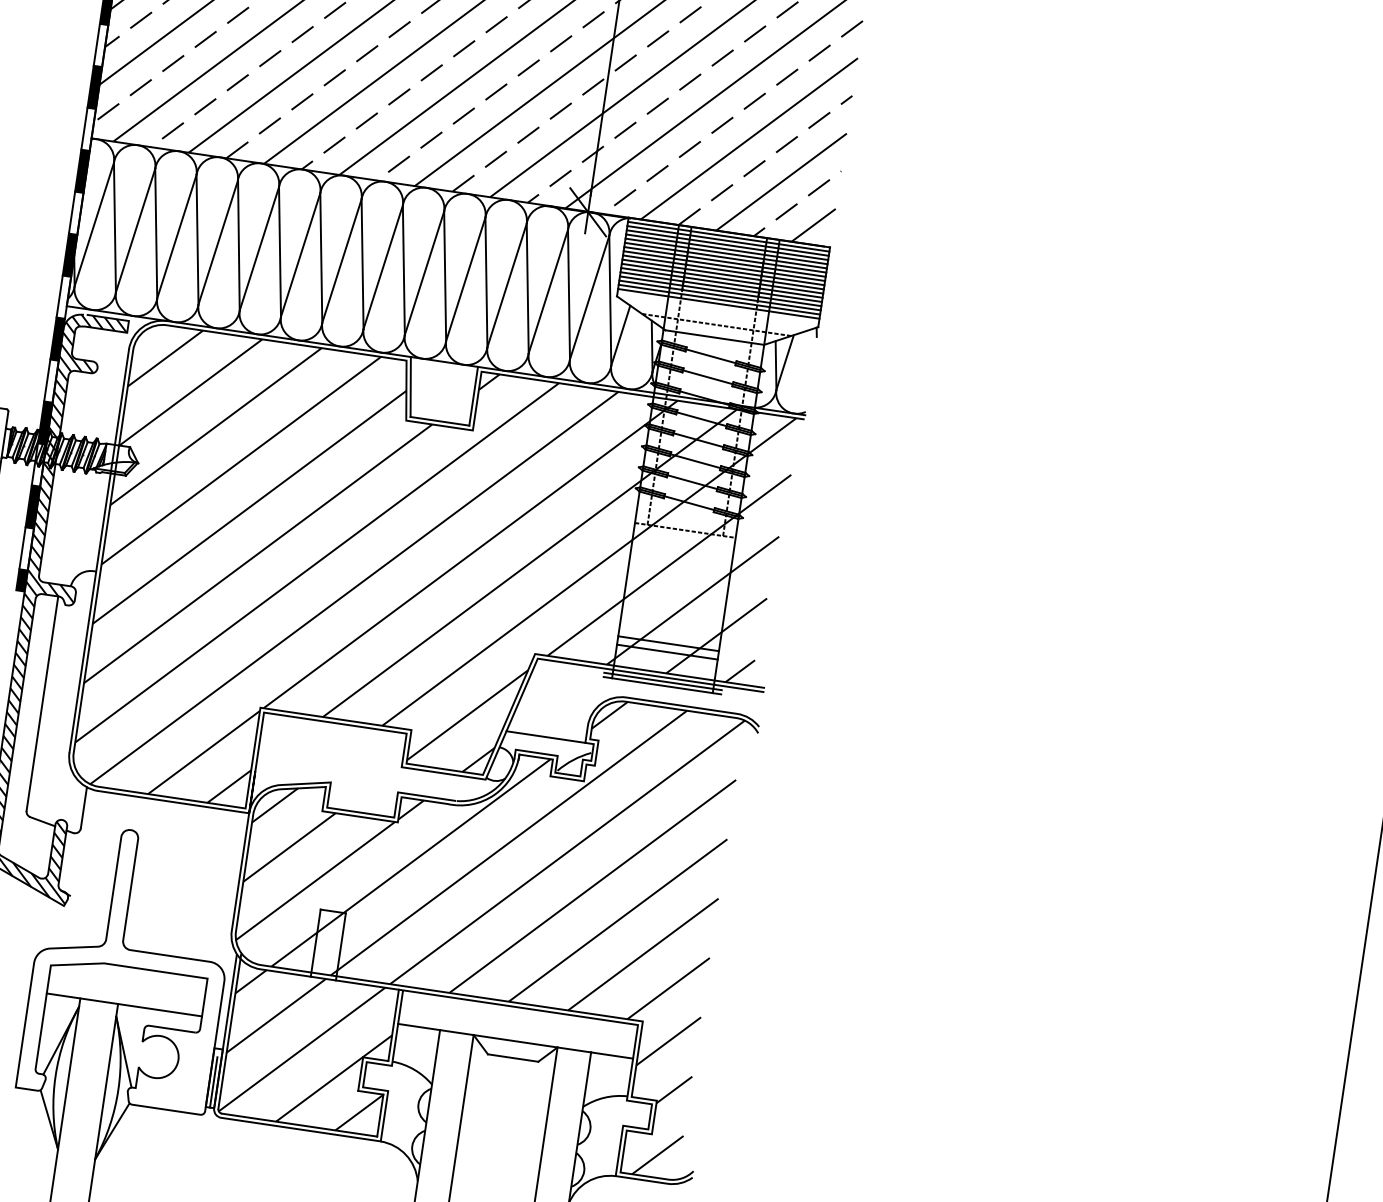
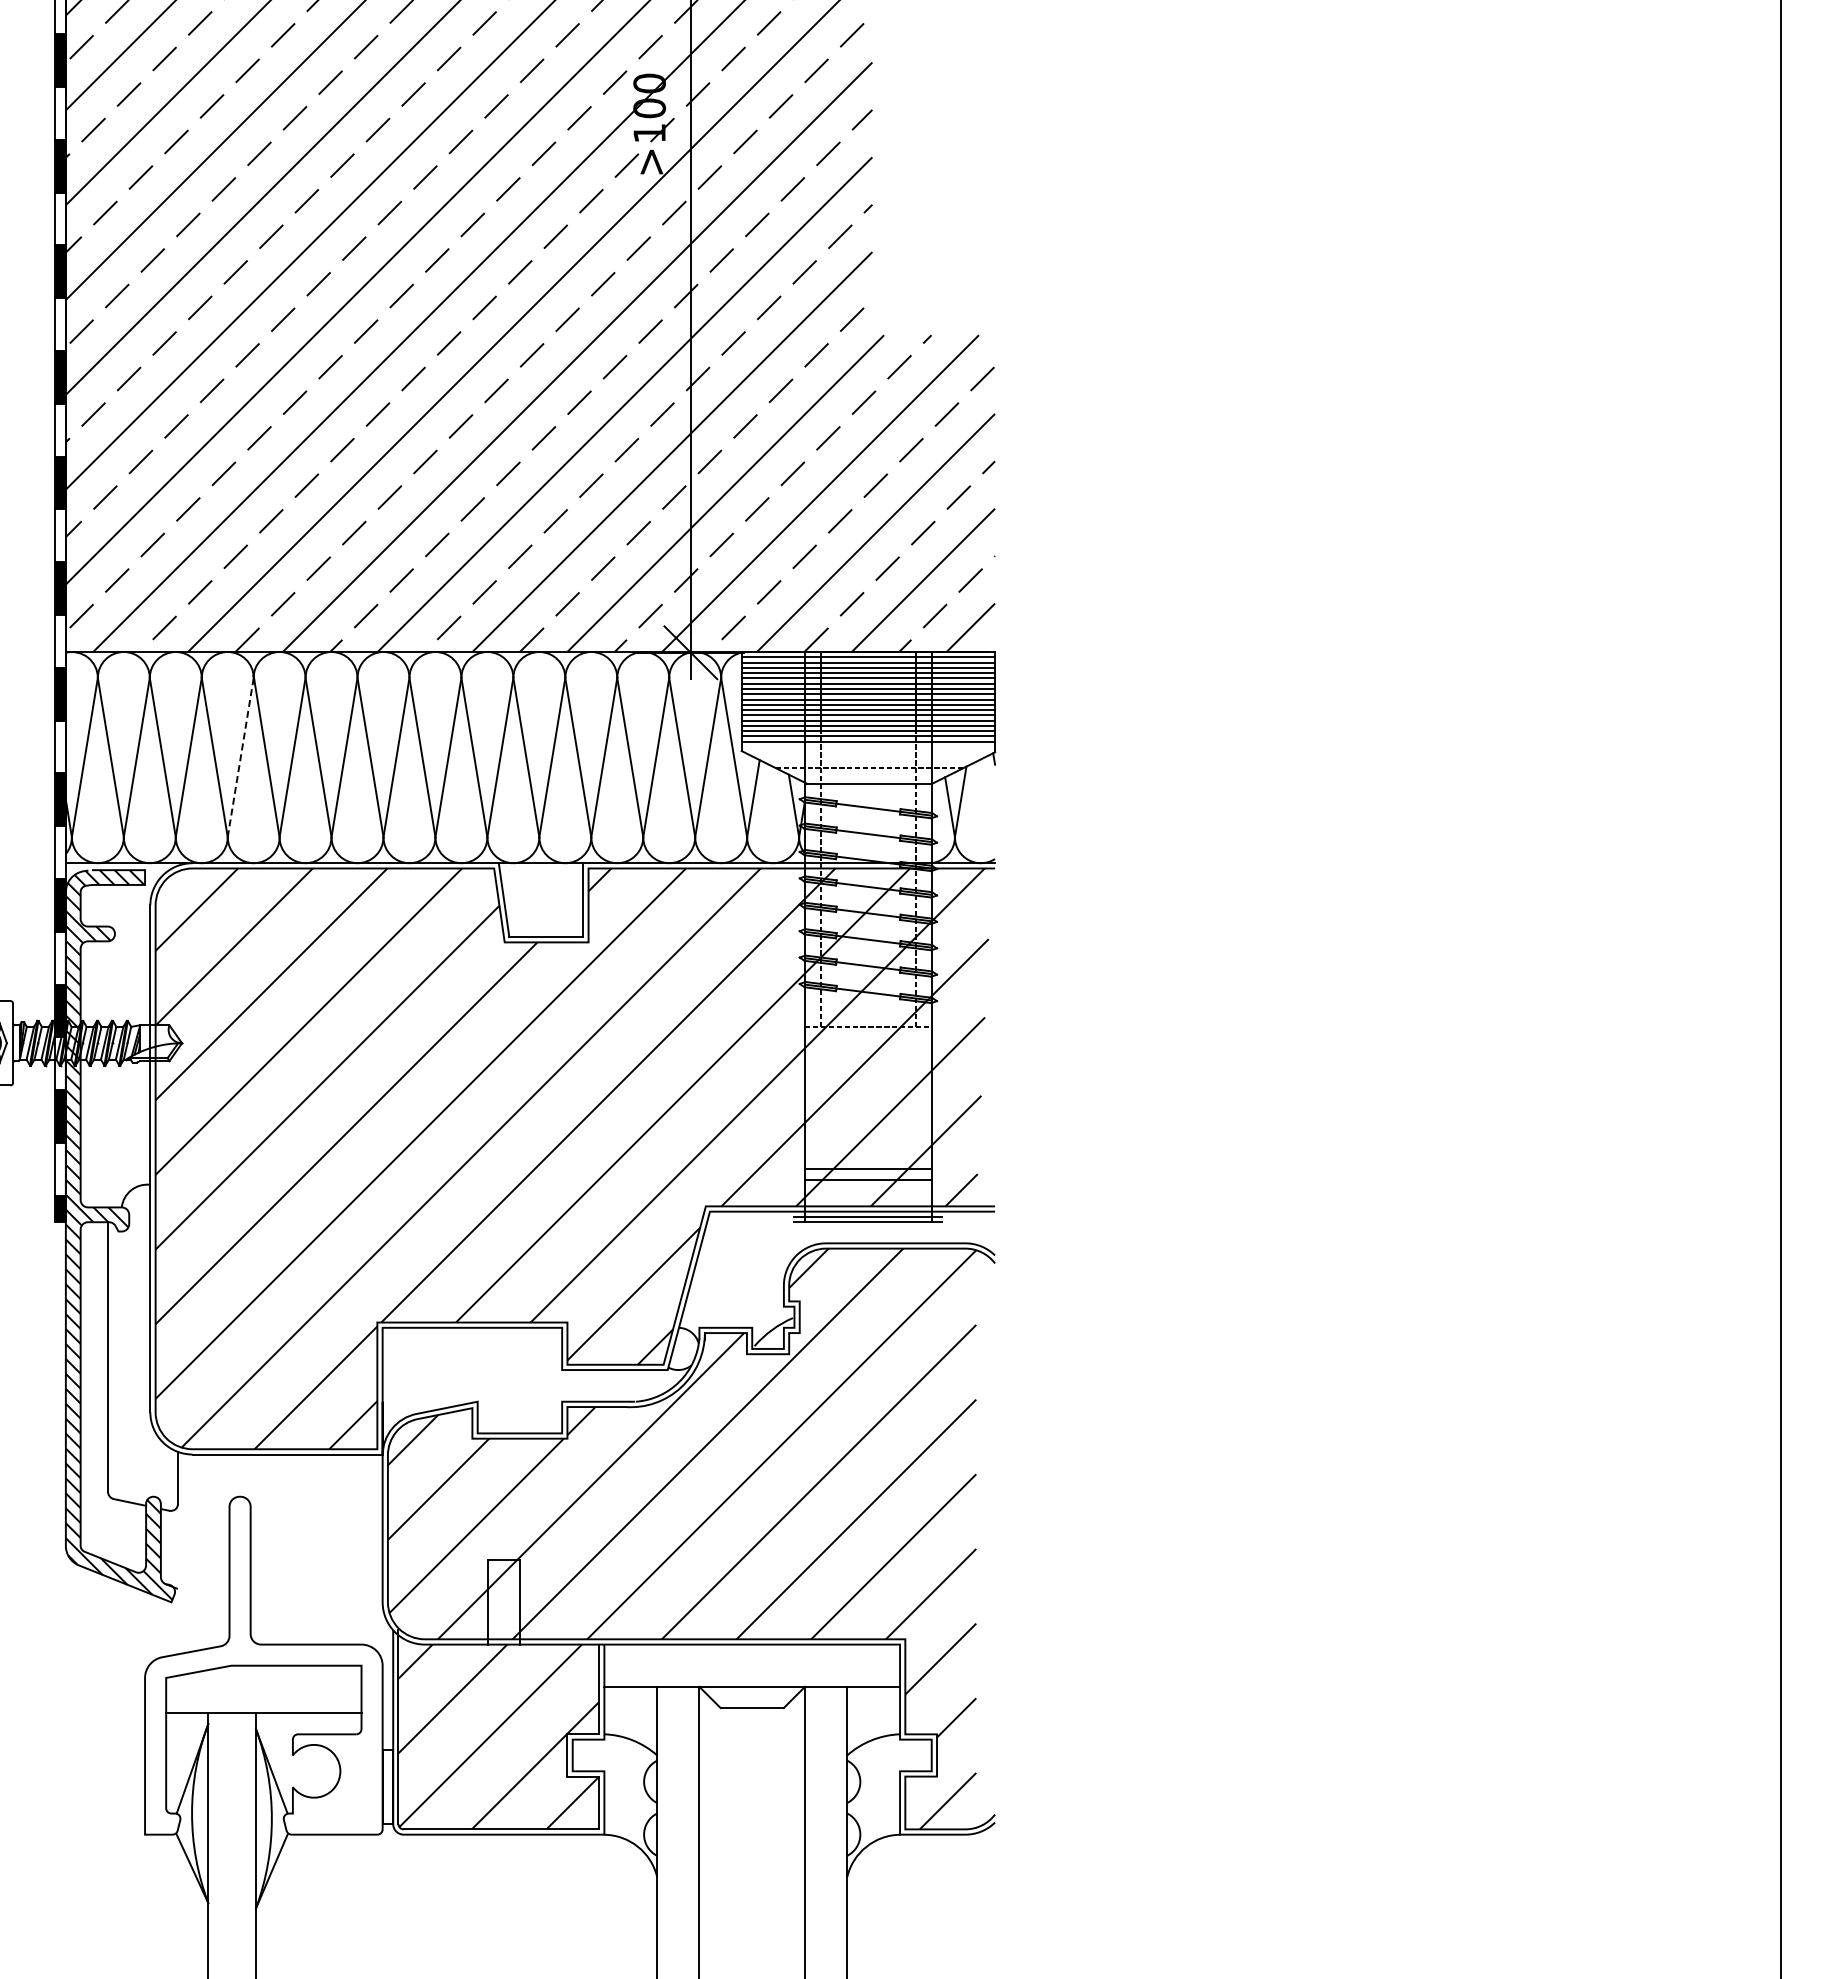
line: (218, 242) -> (240, 757), solid -> dashed
line: (545, 736) -> (733, 1306), removed
line: (213, 1082) -> (387, 1792), removed

